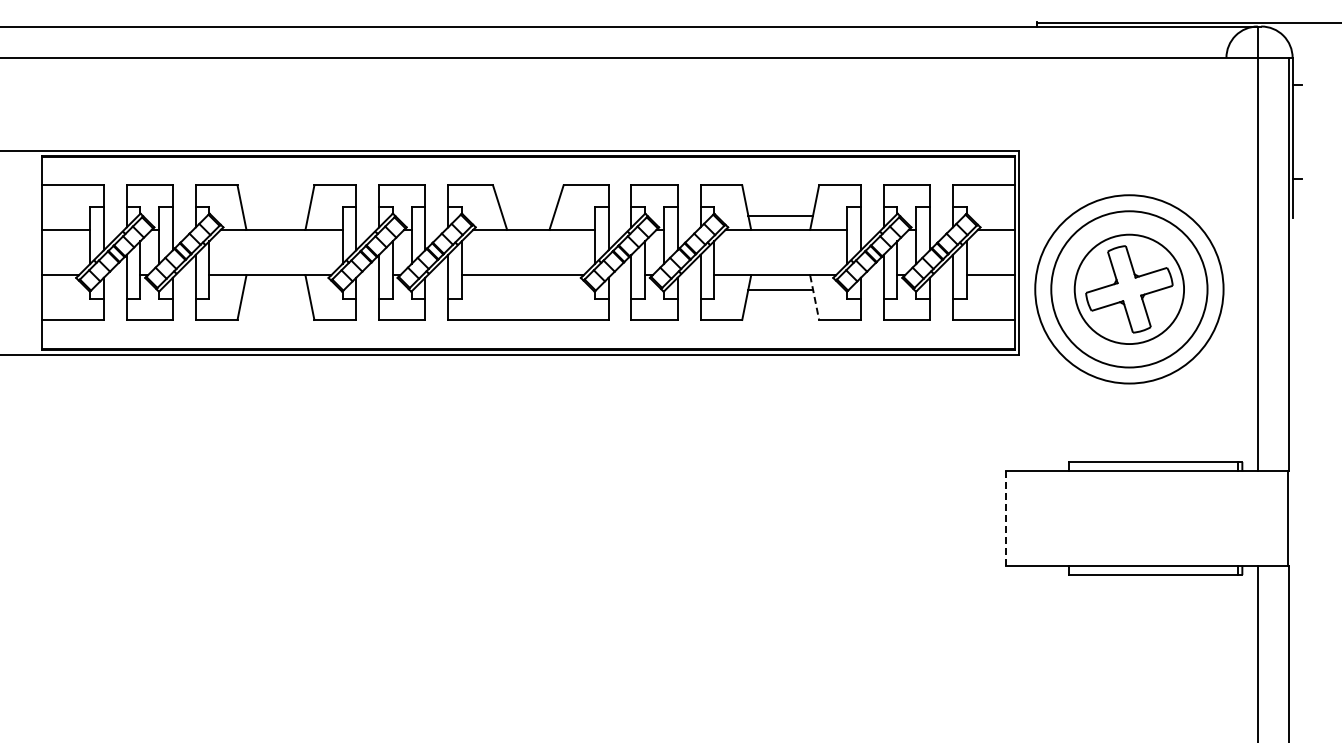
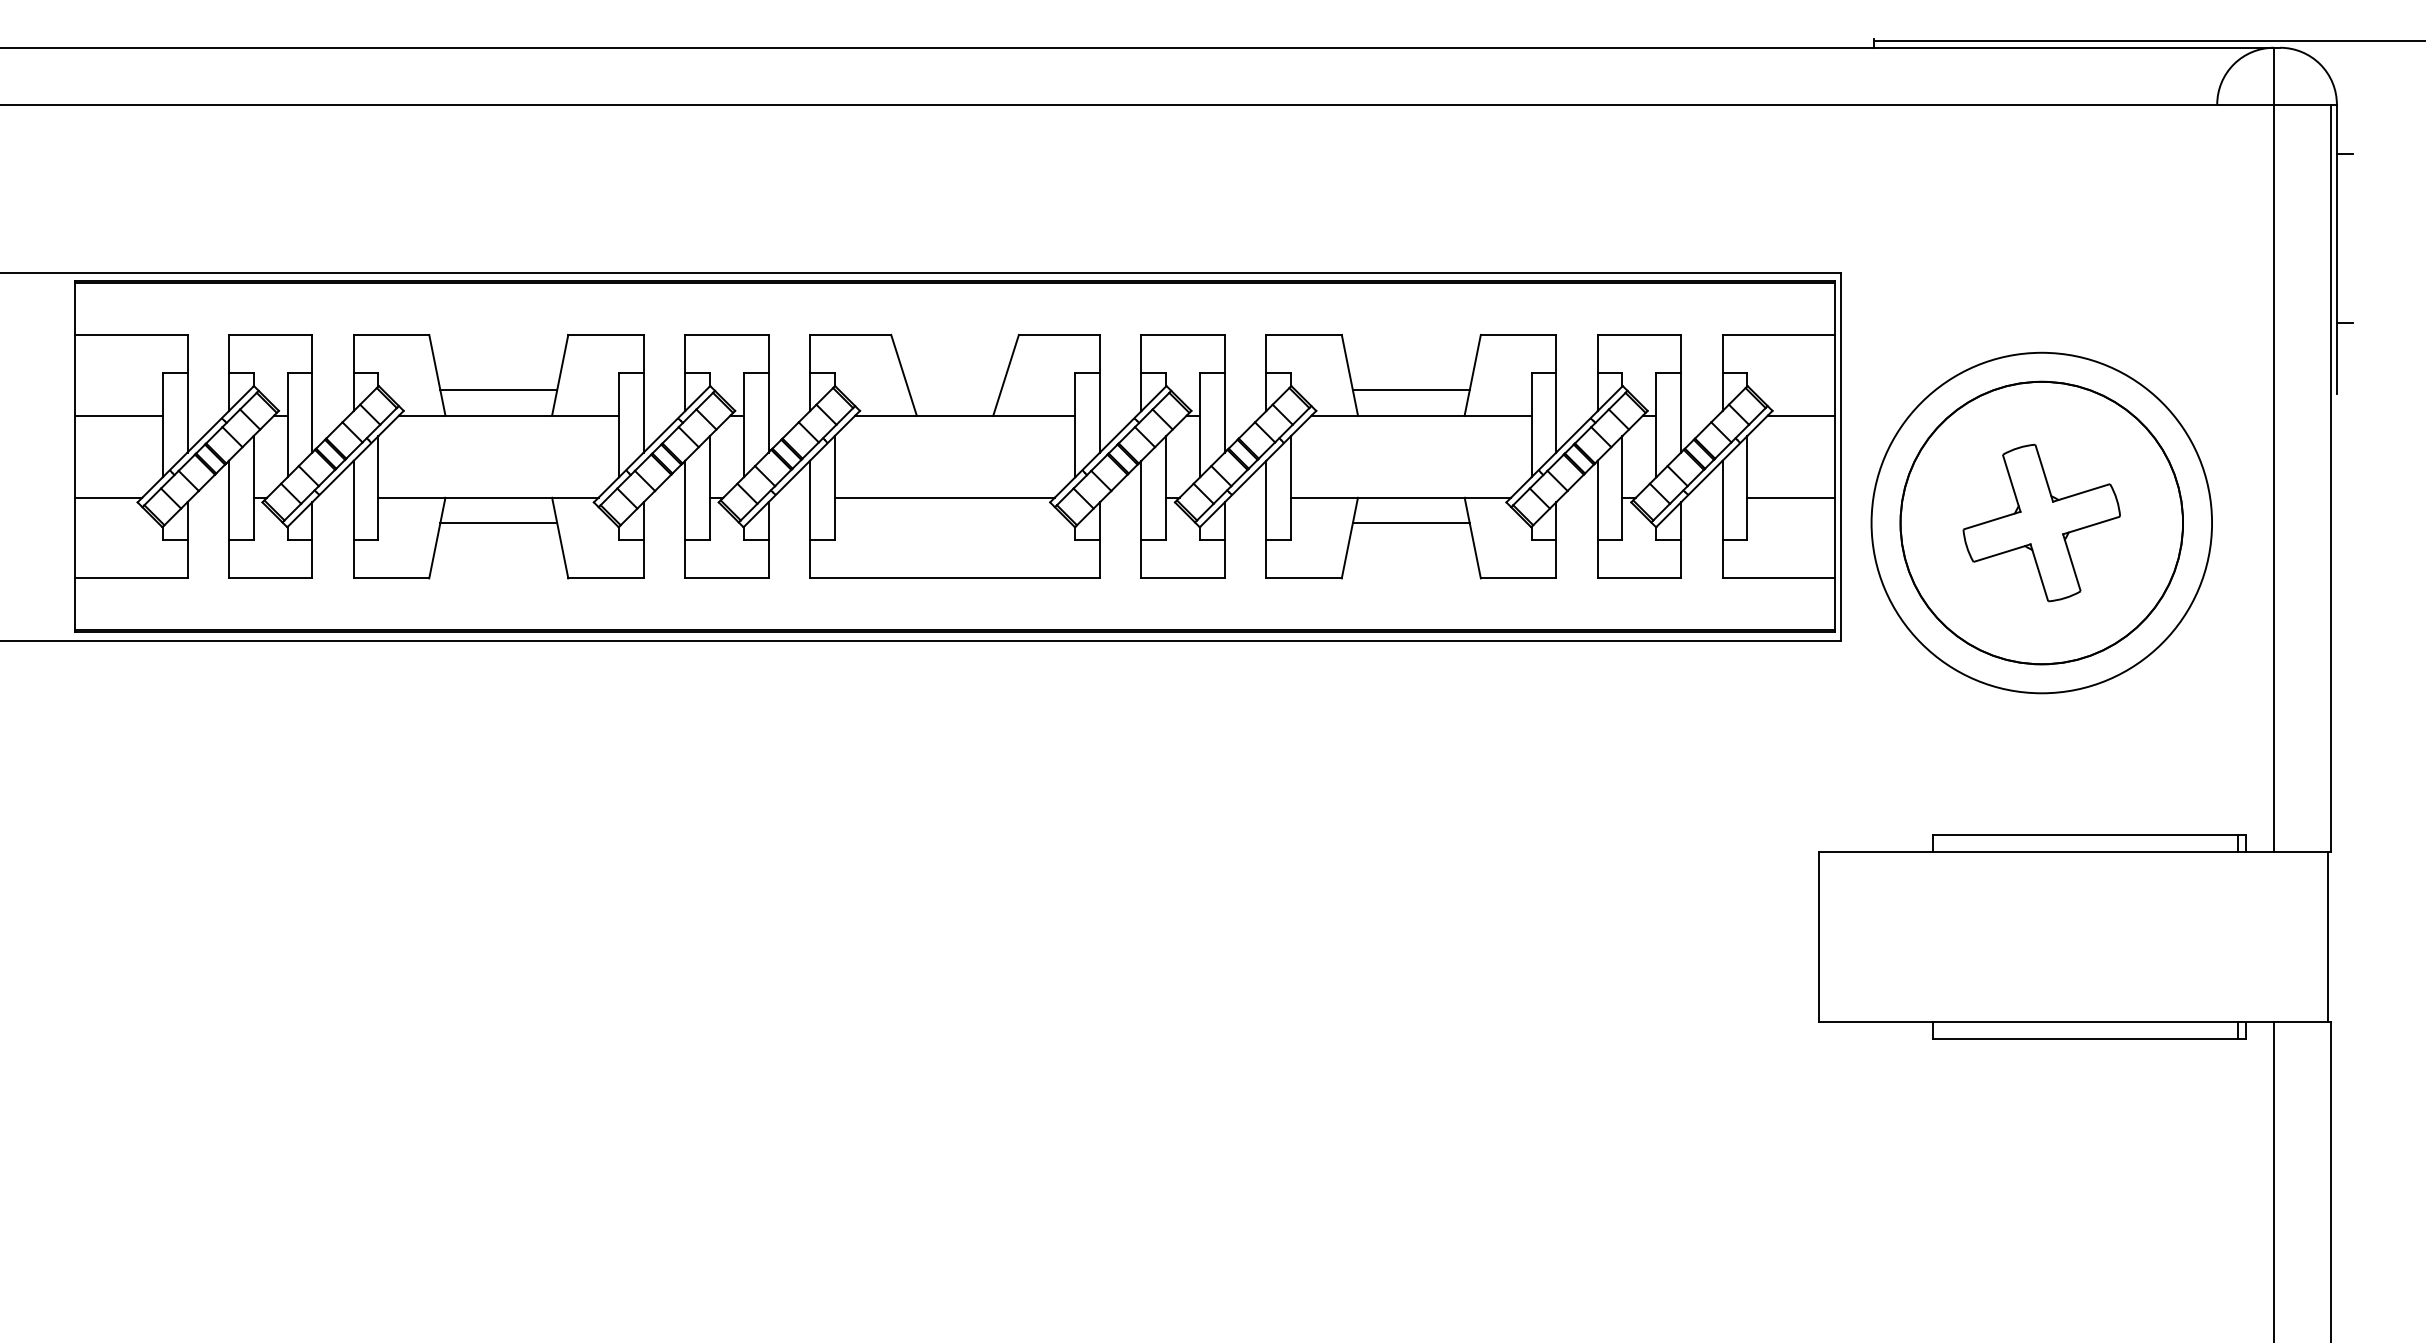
line: (275, 215) -> (497, 389), added
line: (275, 289) -> (497, 523), added
circle: (1129, 289) -> (2041, 523), size x1.43
line: (814, 297) -> (1472, 537), dashed -> solid
line: (1006, 519) -> (1819, 939), dashed -> solid

